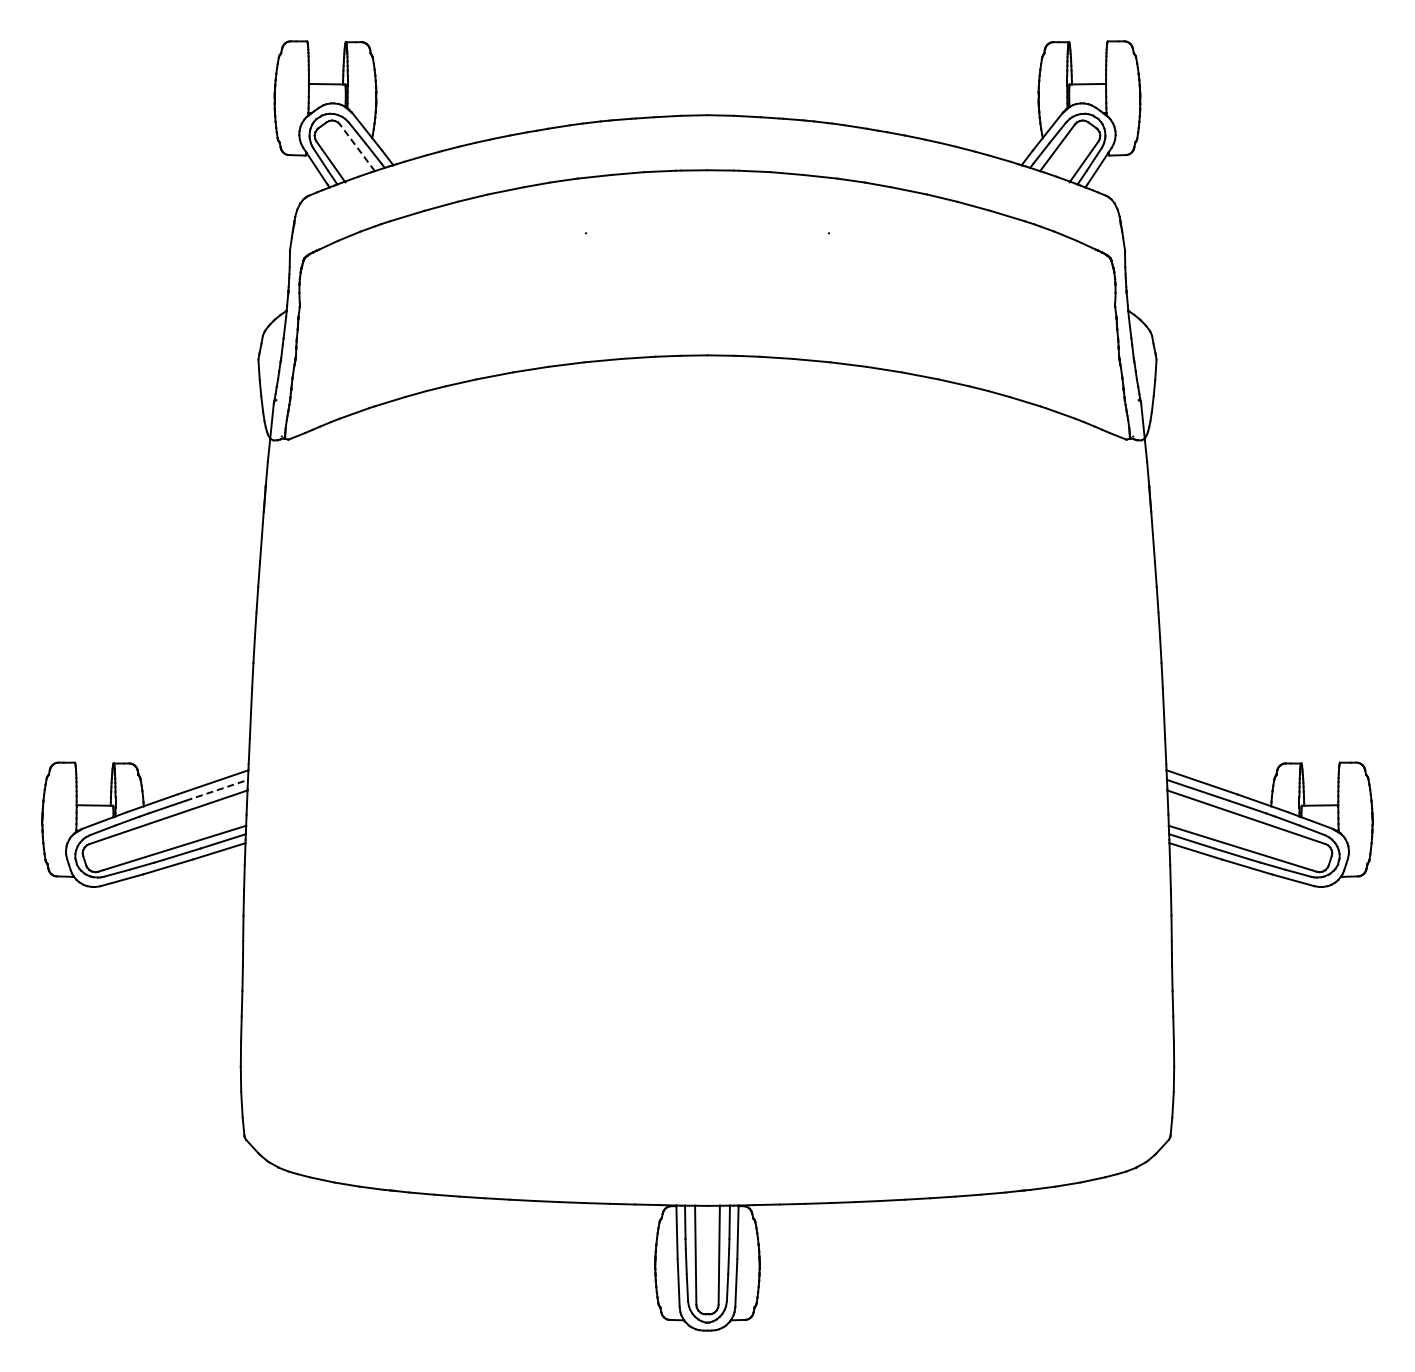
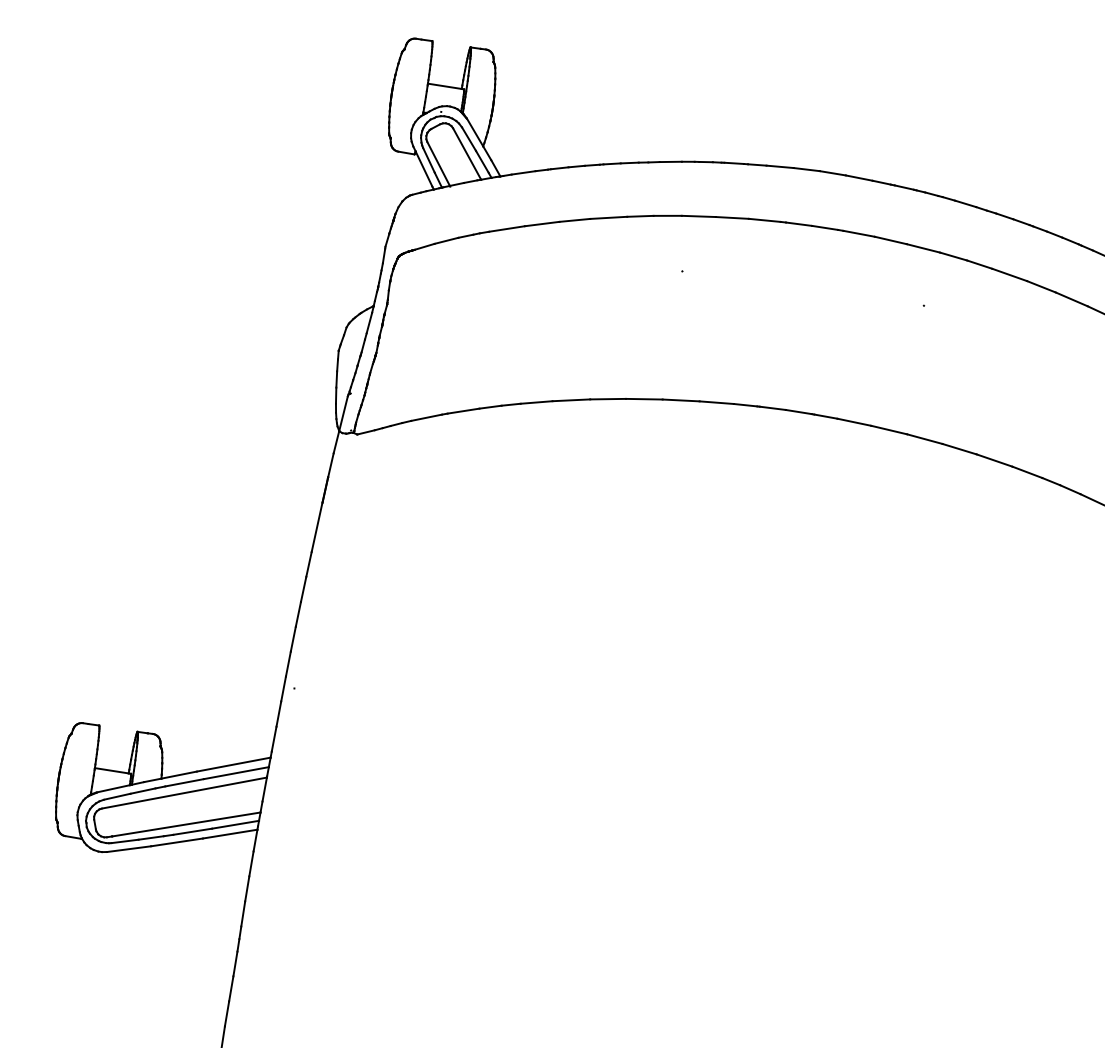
line: (357, 147) -> (467, 153), dashed -> solid
line: (216, 790) -> (236, 773), dashed -> solid

